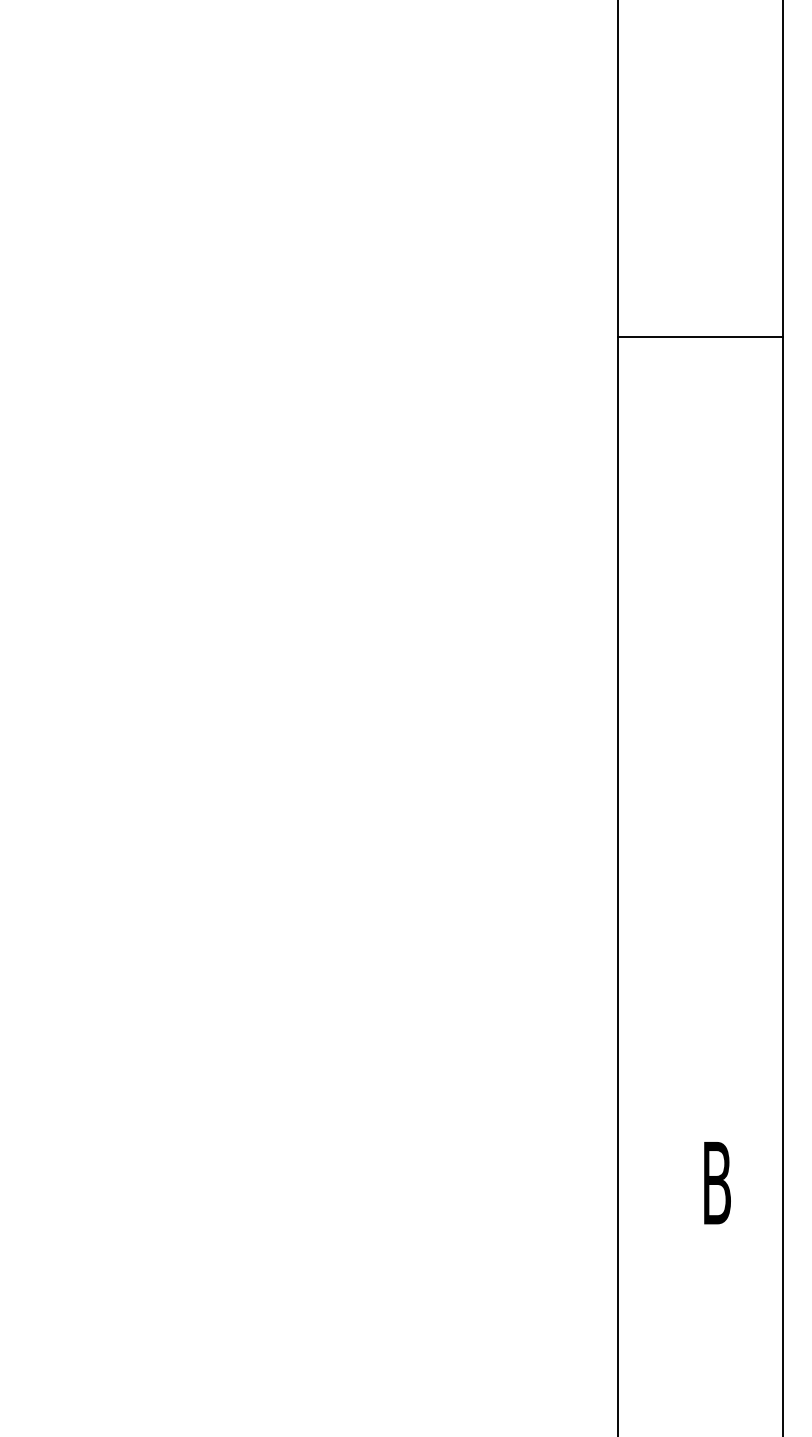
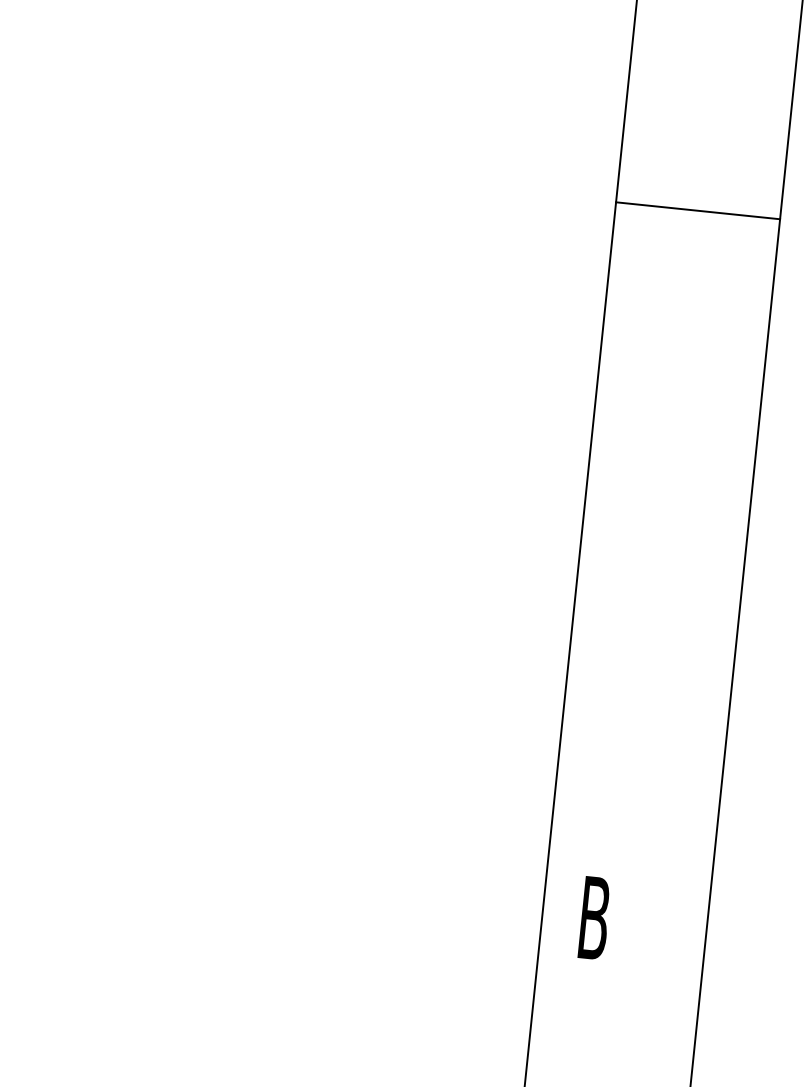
line: (699, 336) -> (697, 210), moved
text: (717, 1183) -> (594, 918), moved

